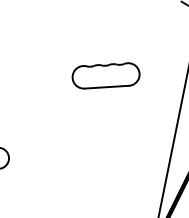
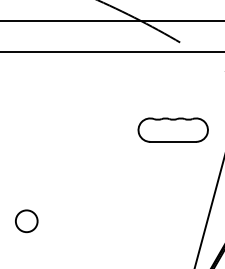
part: (105, 75) -> (172, 129), moved

